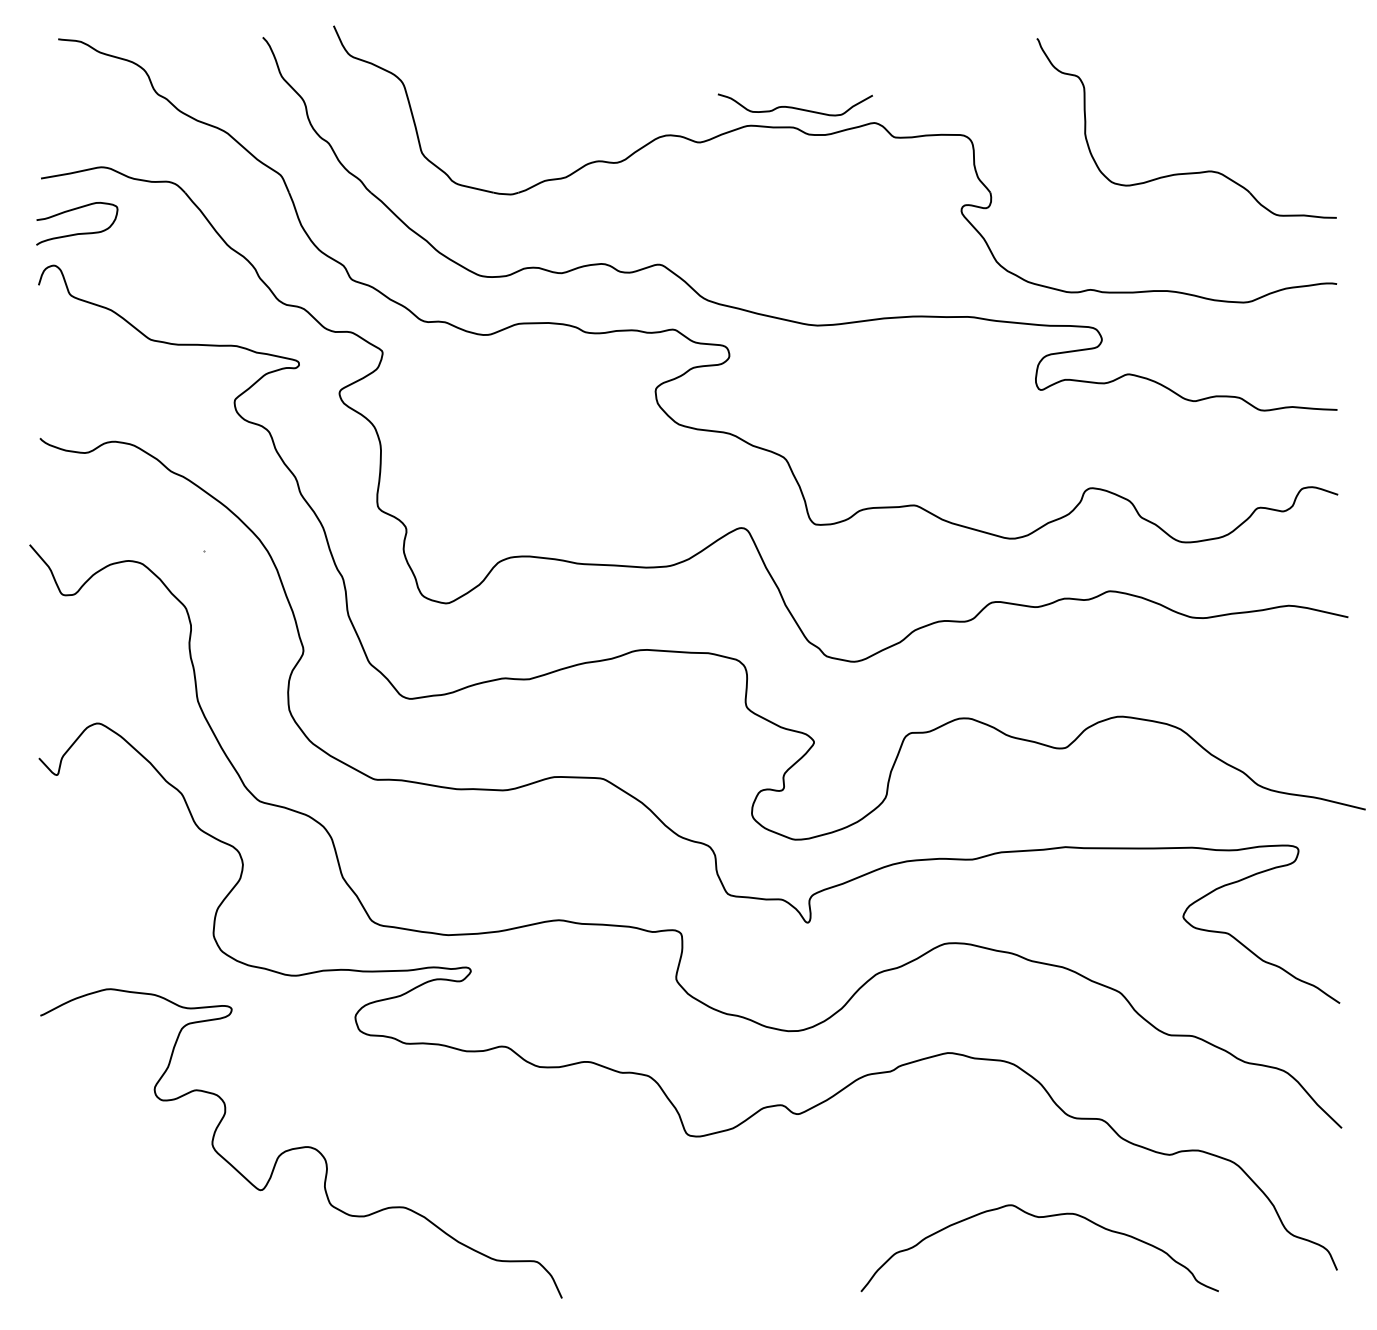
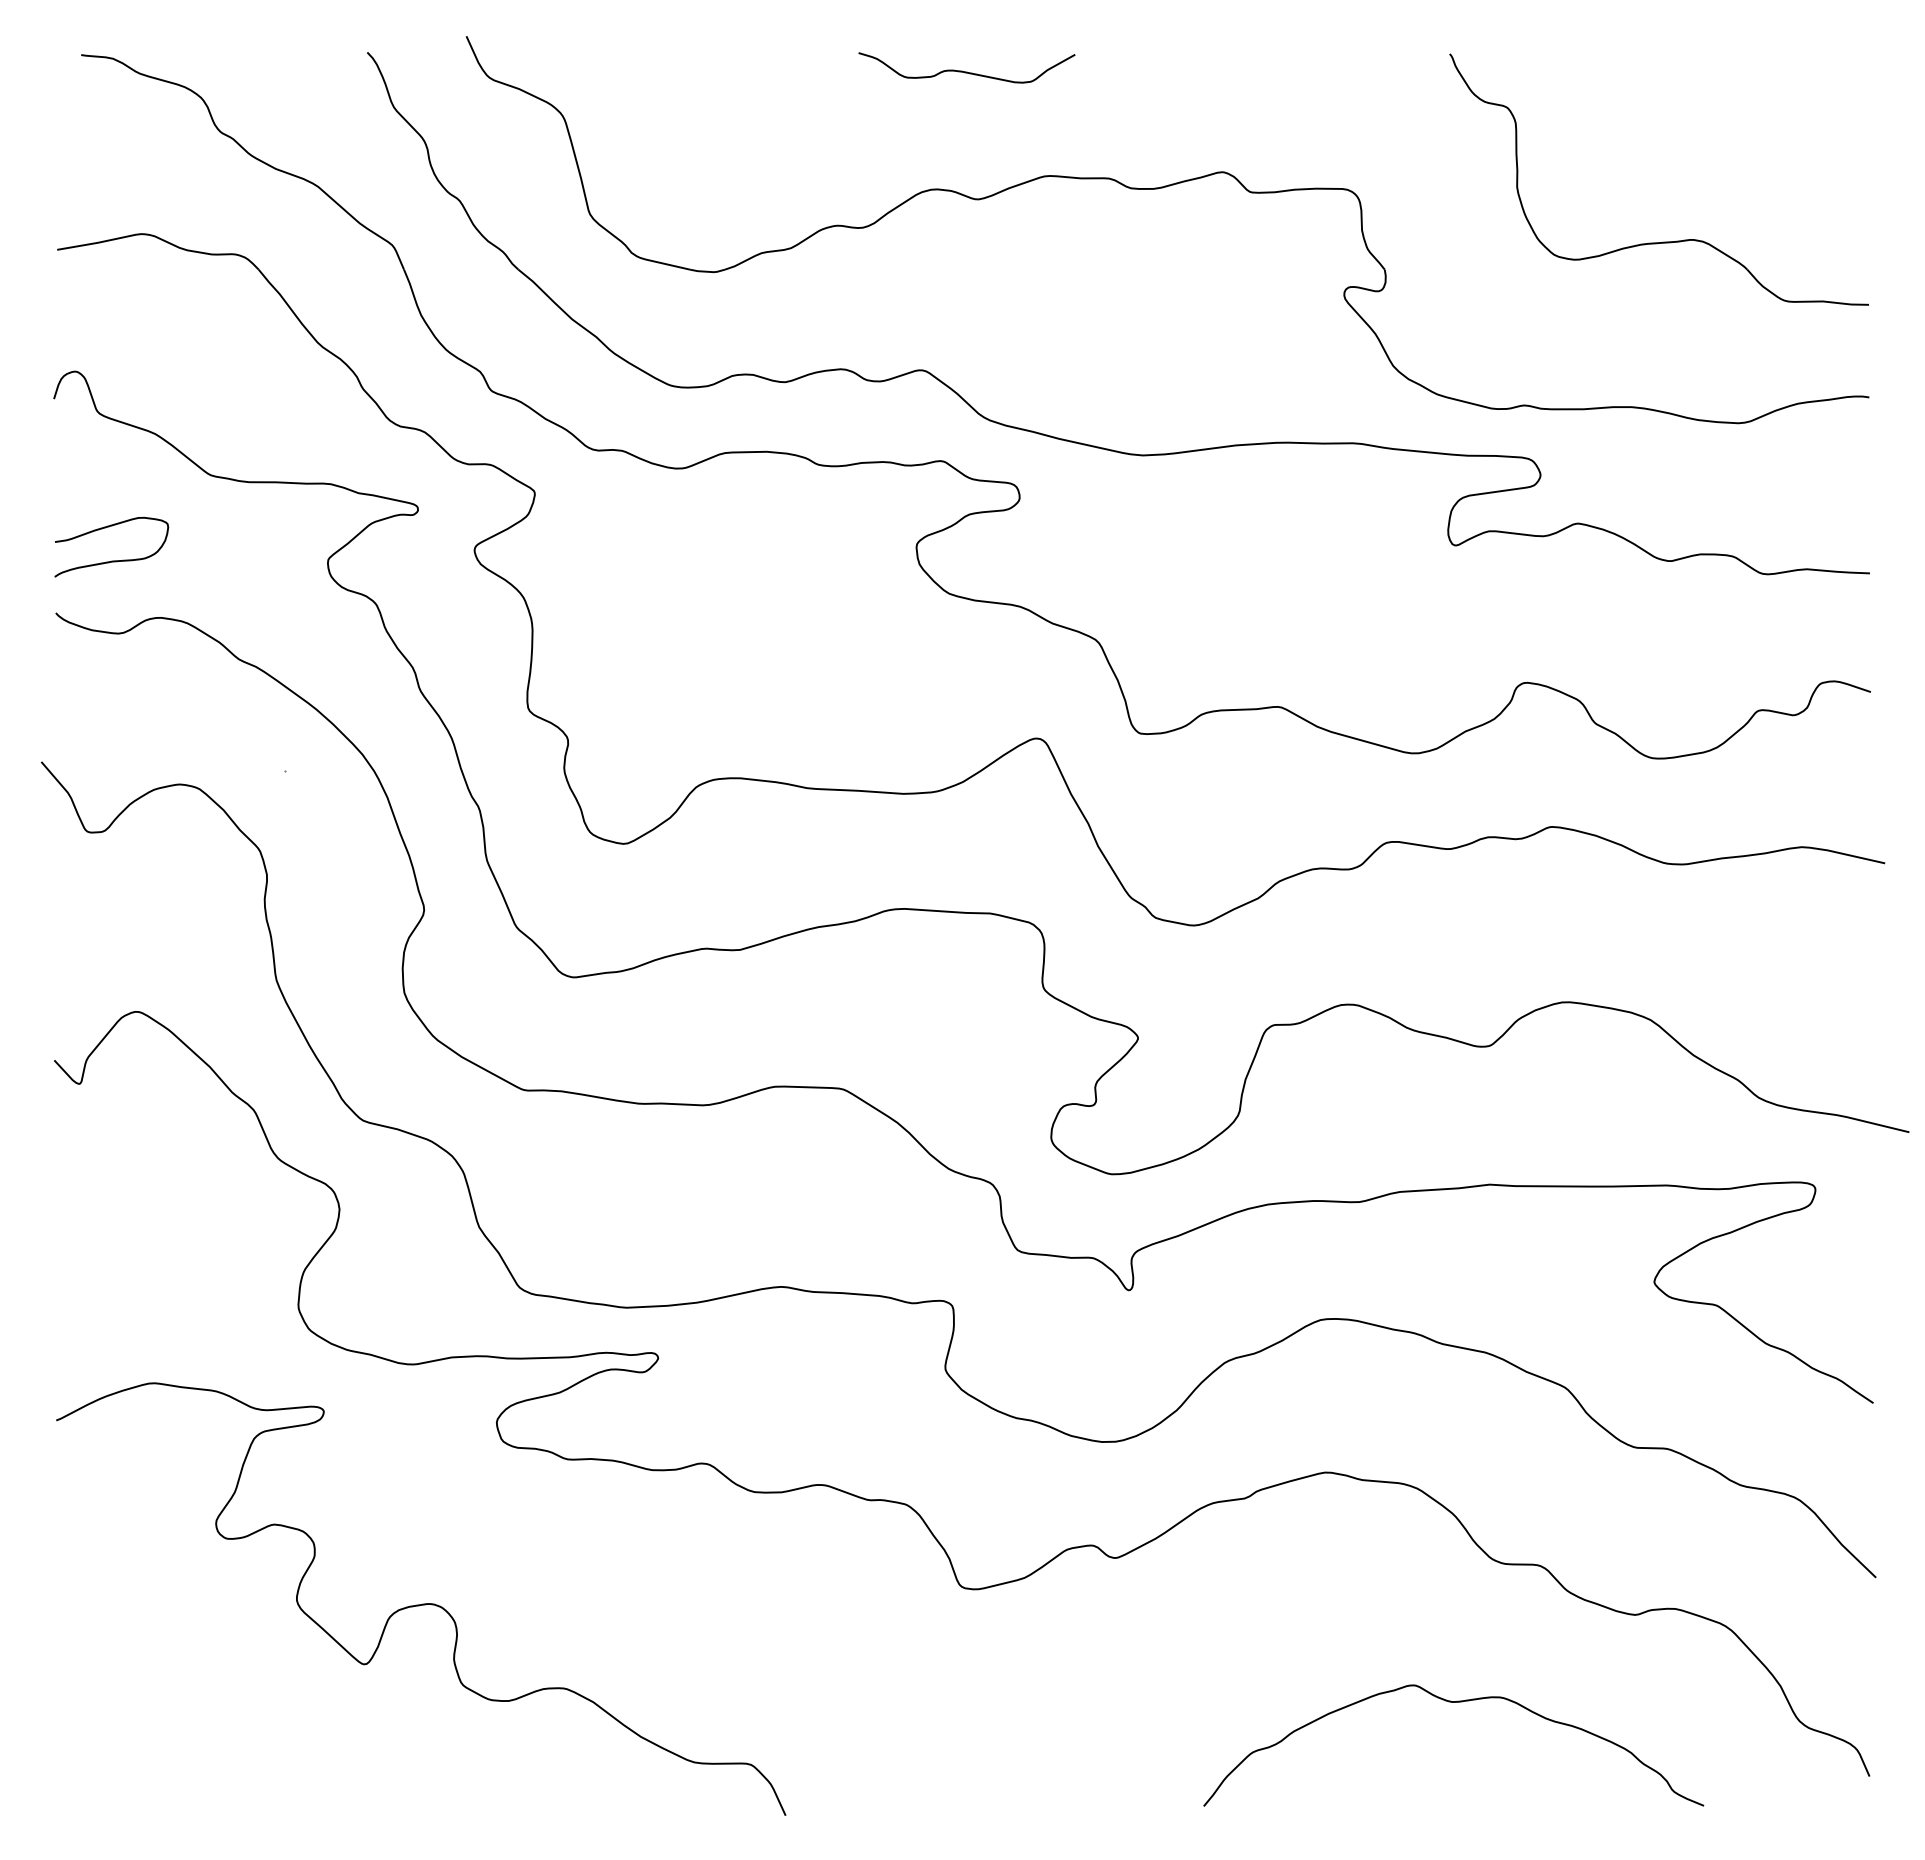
curve: (795, 107) -> (966, 71), moved
curve: (77, 233) -> (111, 560), moved

